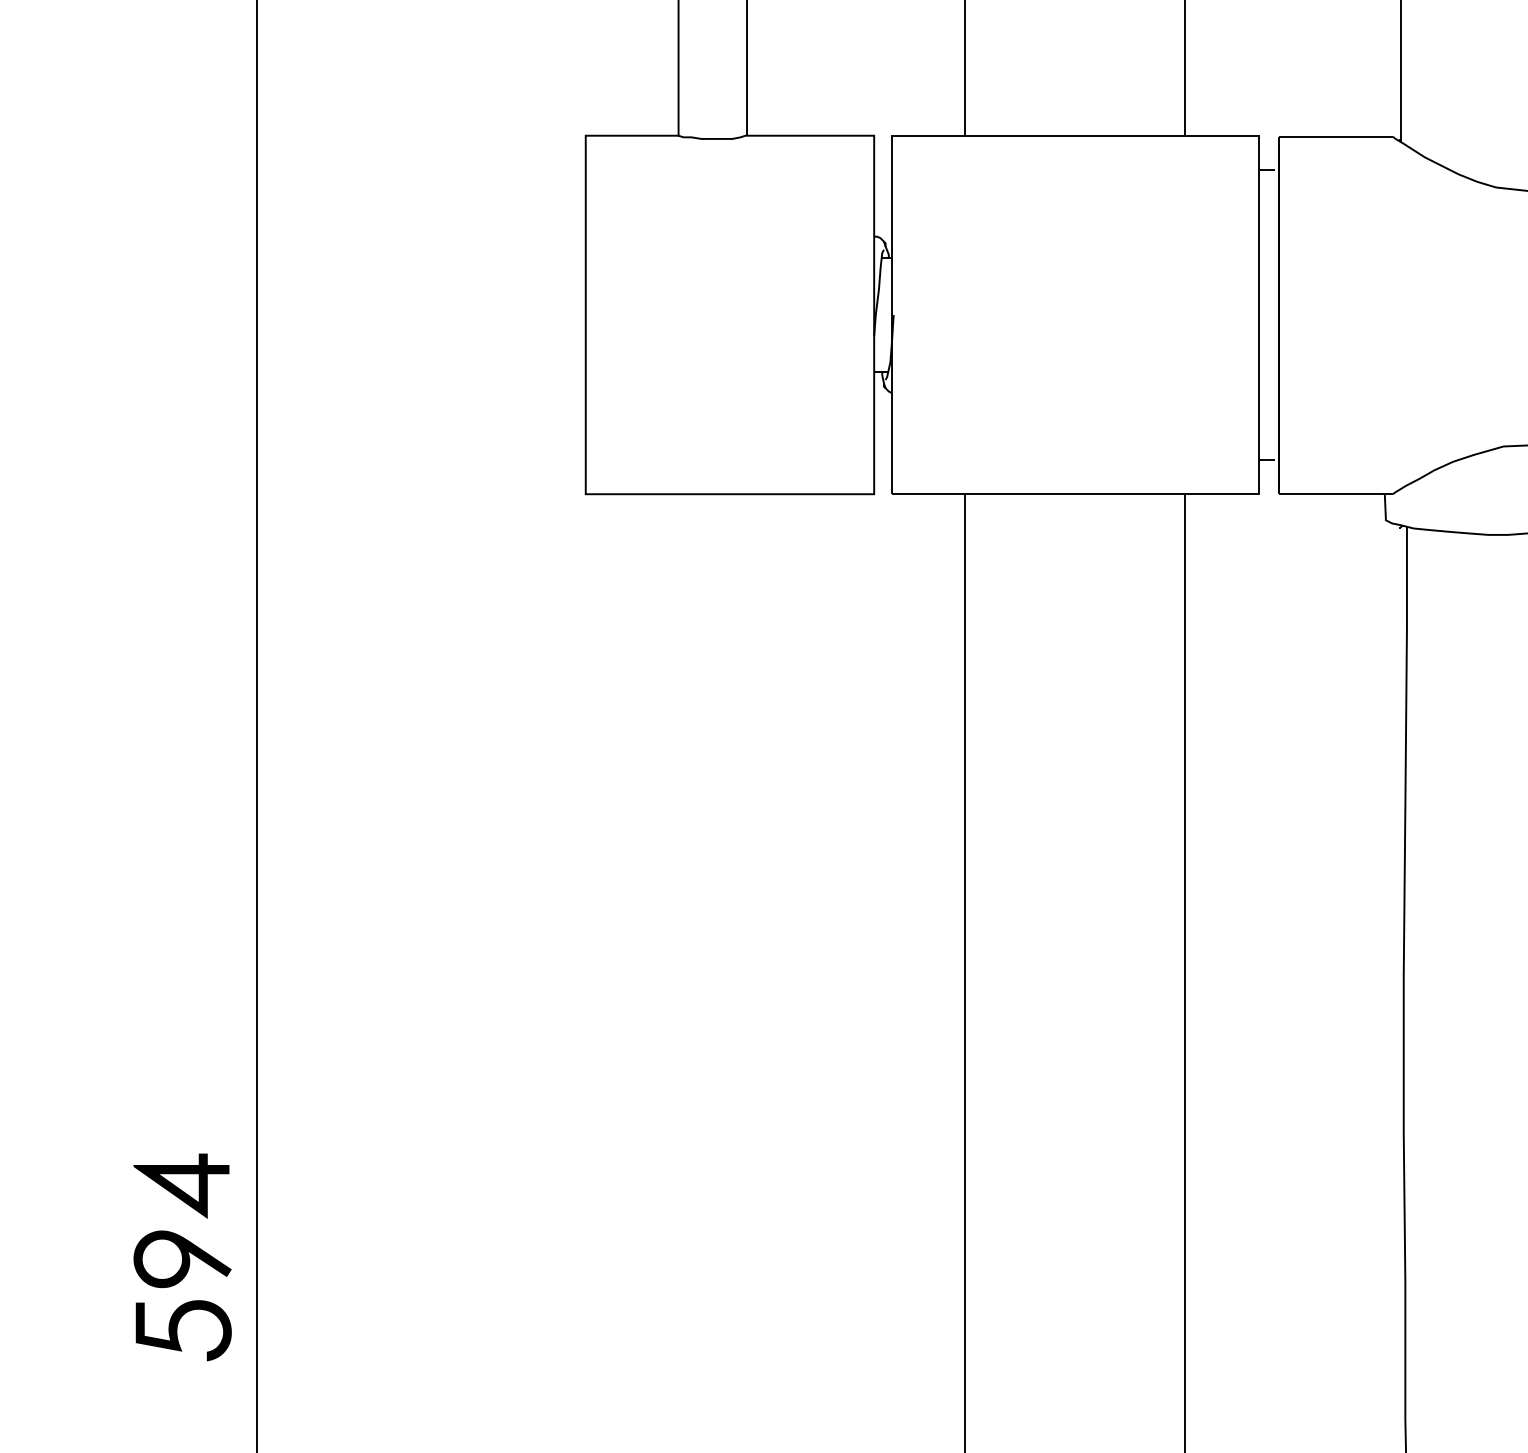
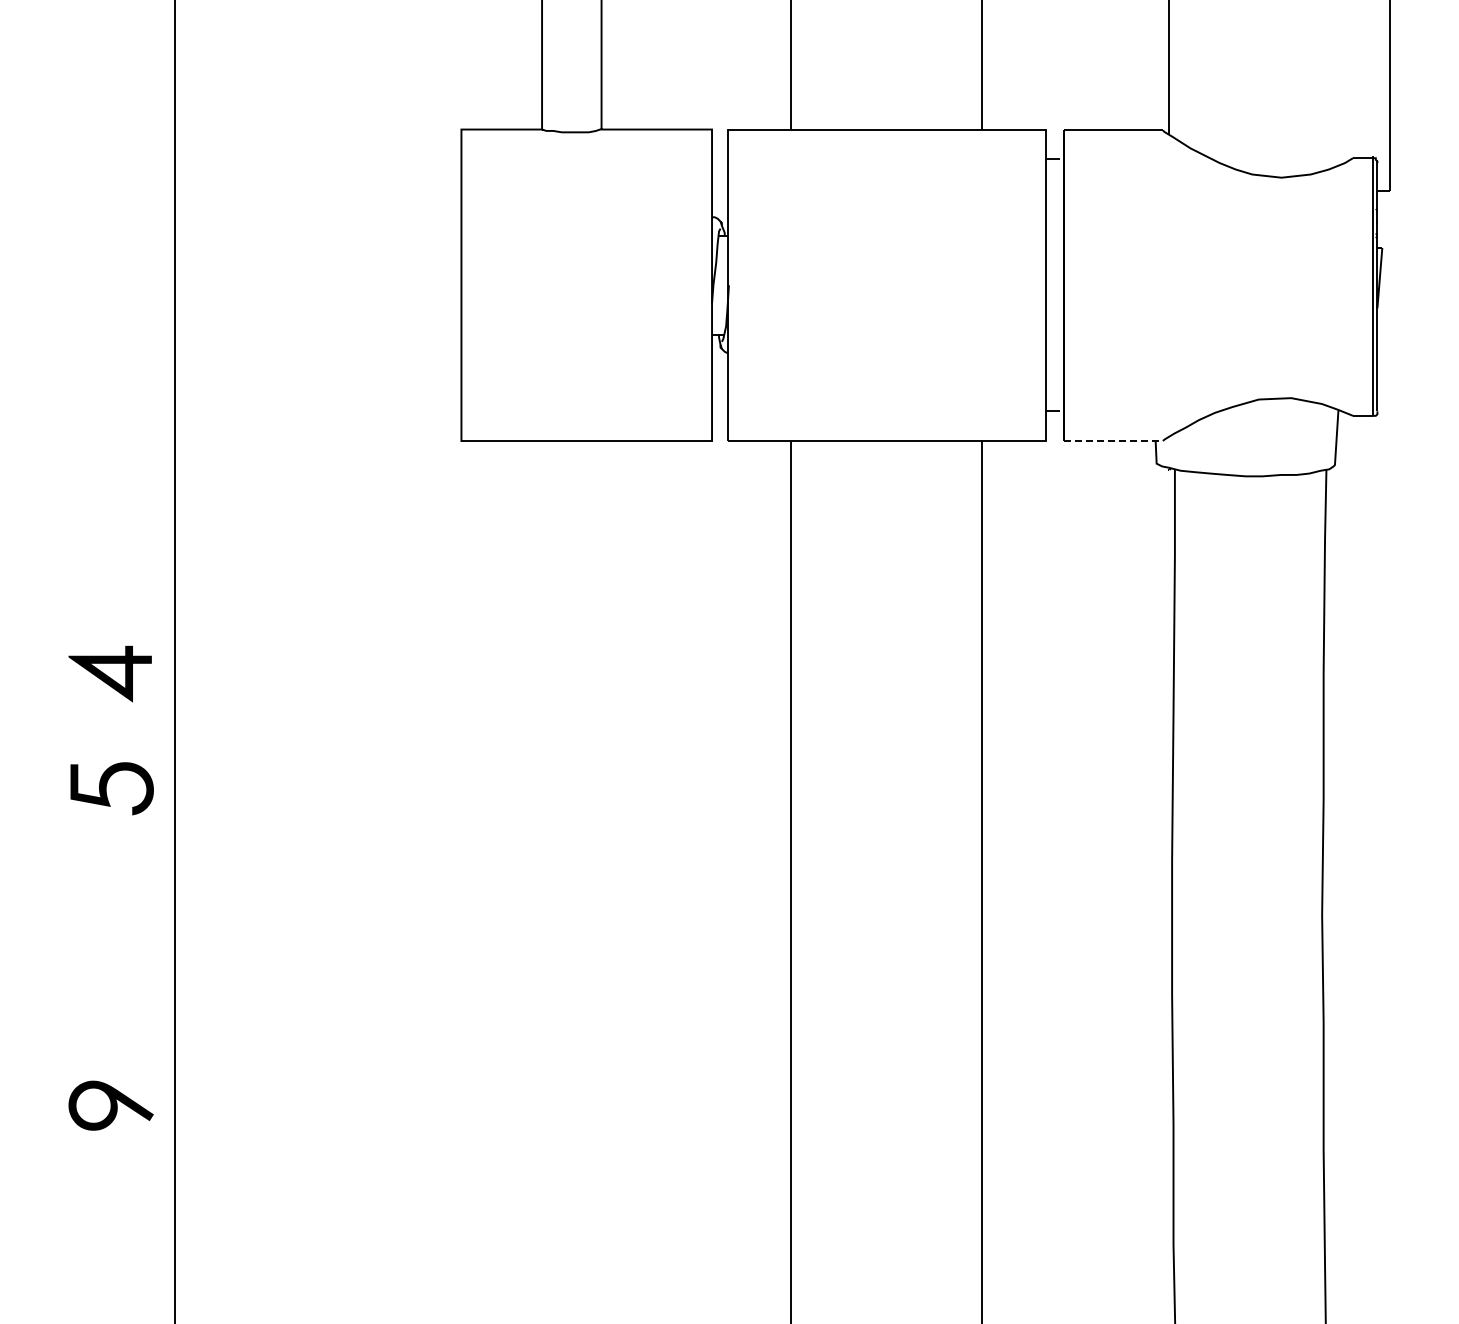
line: (1336, 494) -> (1113, 441), solid -> dashed
part: (180, 1185) -> (109, 673), moved
part: (182, 1330) -> (111, 788), moved

